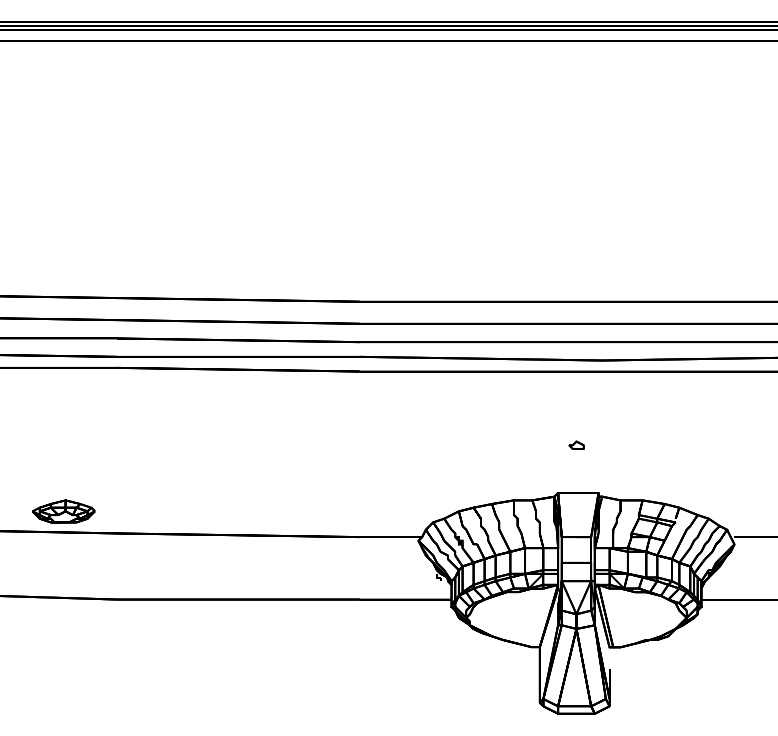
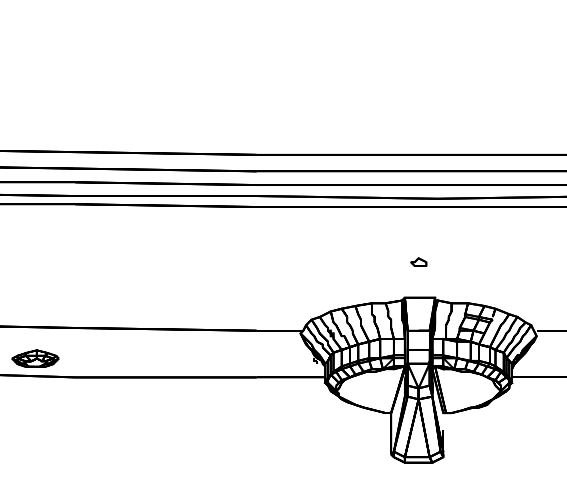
part: (576, 444) -> (418, 261), size x1.4
part: (63, 511) -> (35, 358), moved

